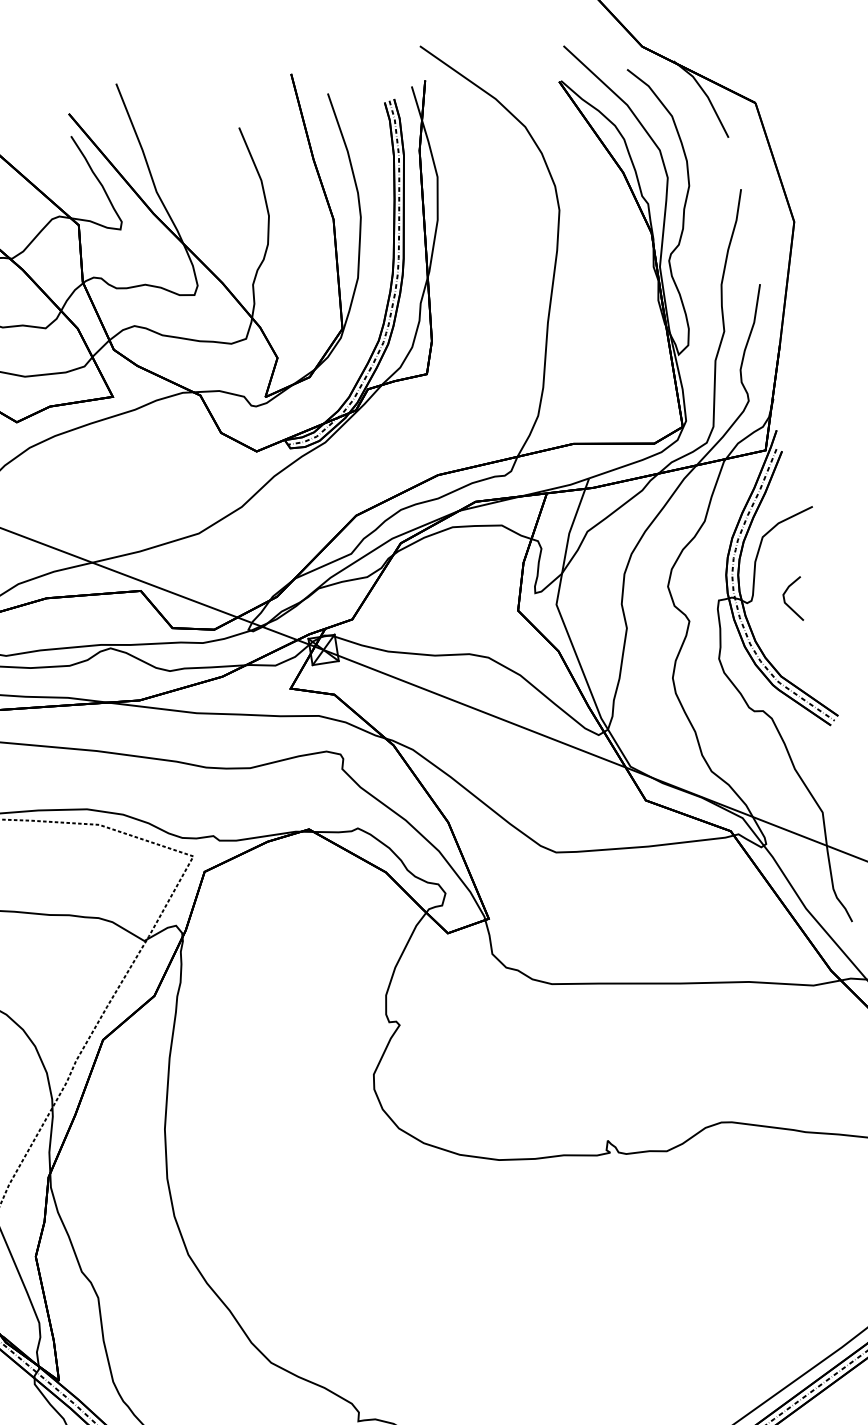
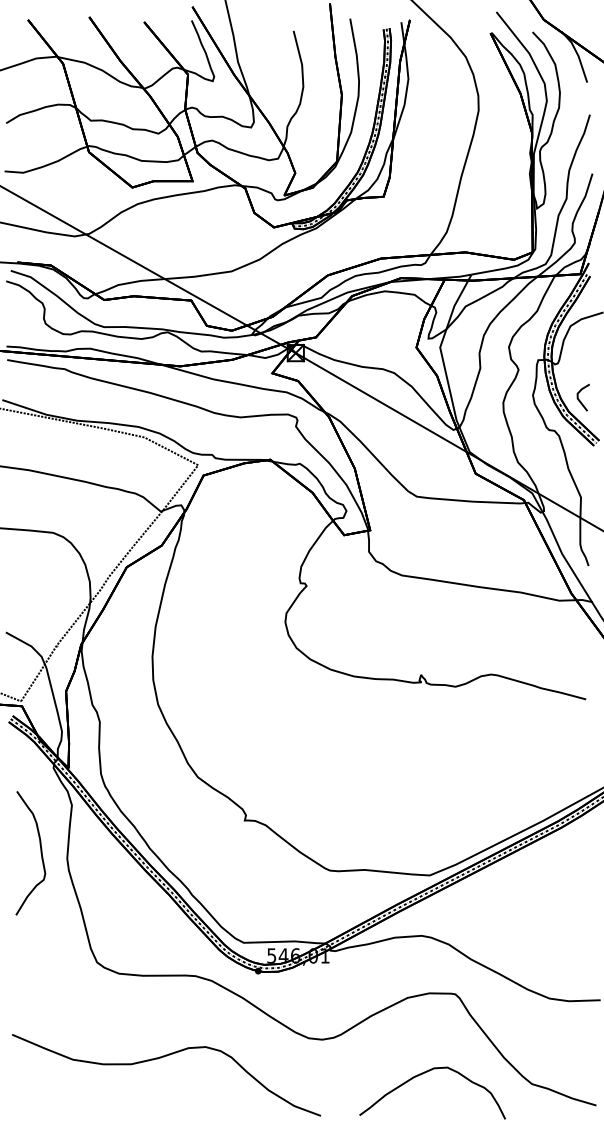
line: (787, 603) -> (579, 399), moved

